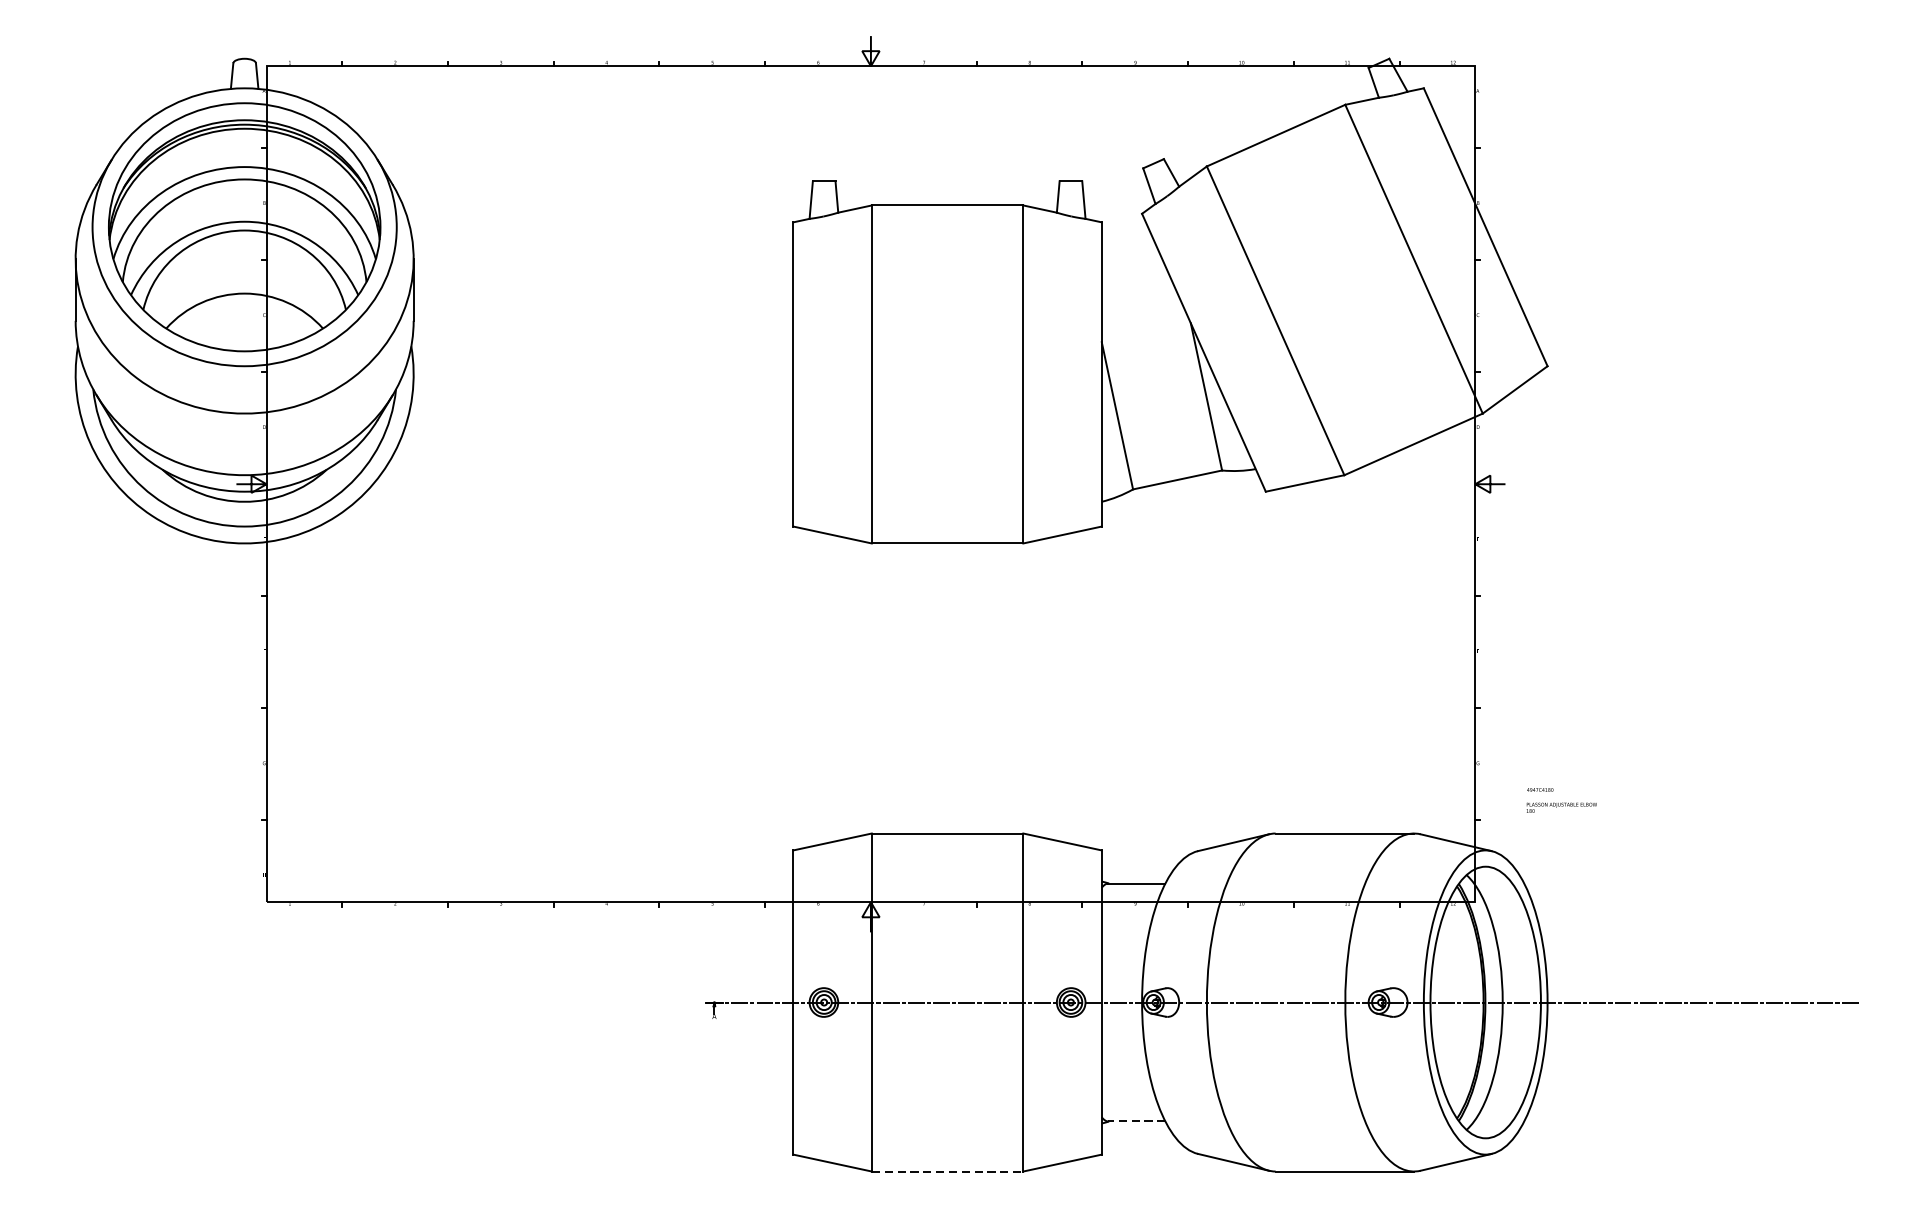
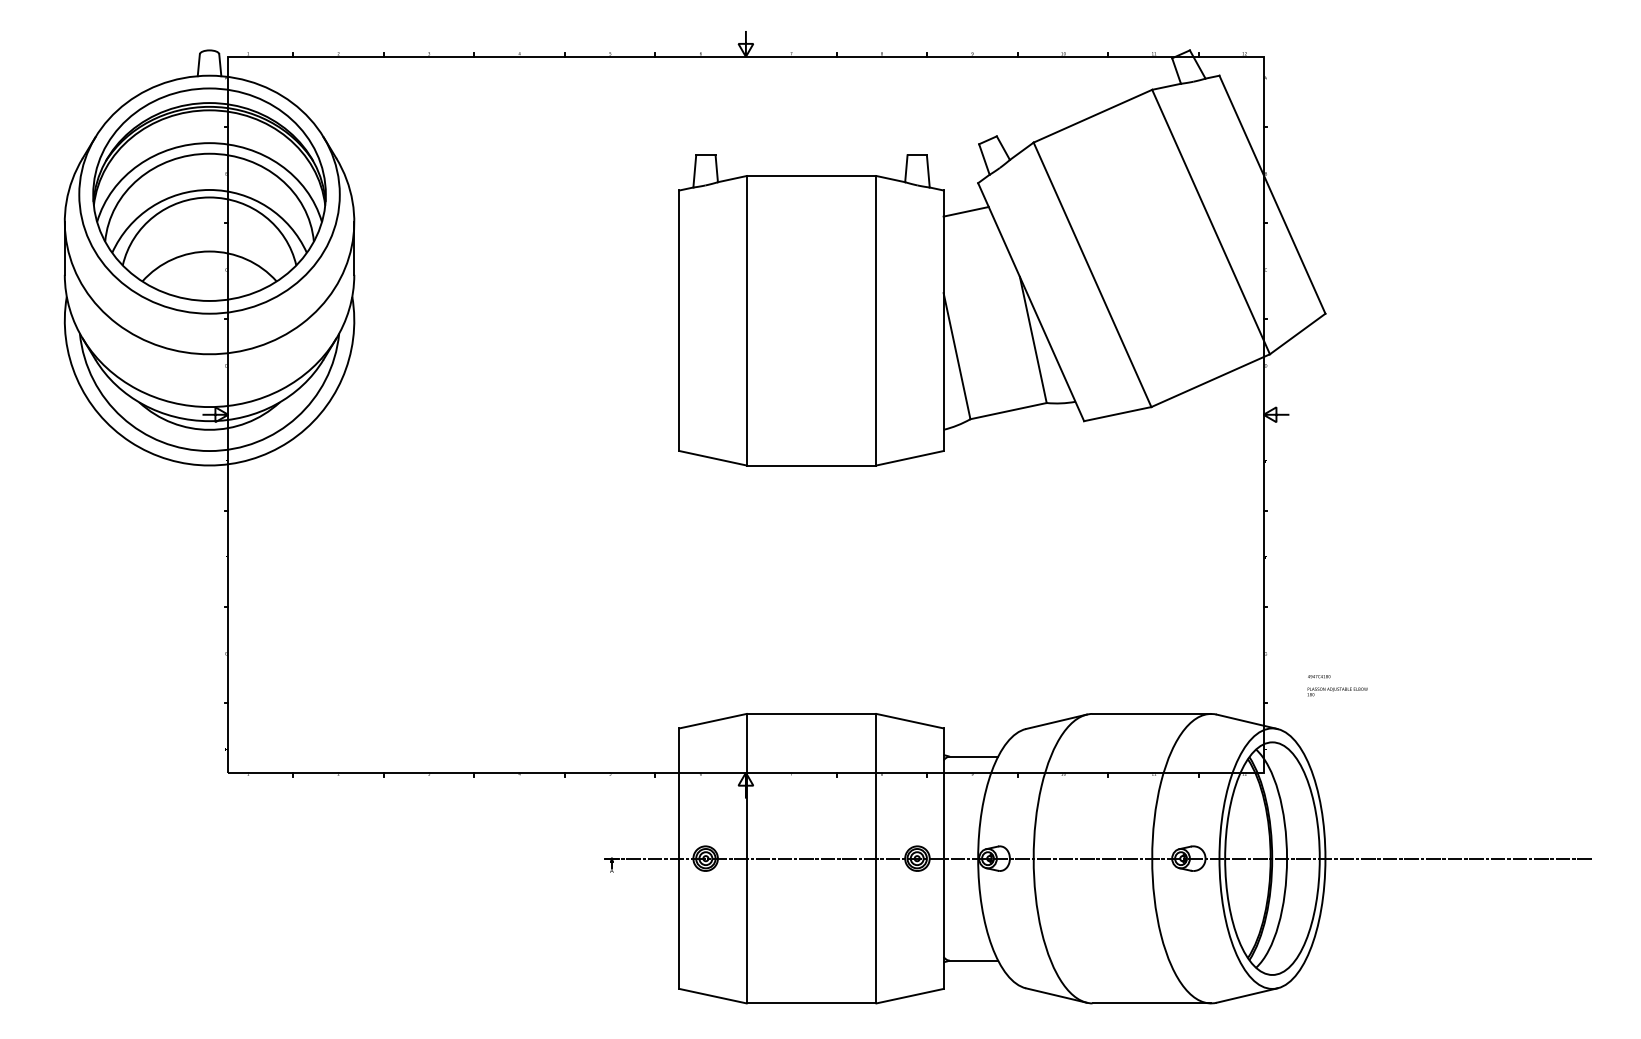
line: (1127, 246) -> (965, 211), added
line: (1136, 1121) -> (973, 960), dashed -> solid
line: (947, 1171) -> (811, 1003), dashed -> solid

